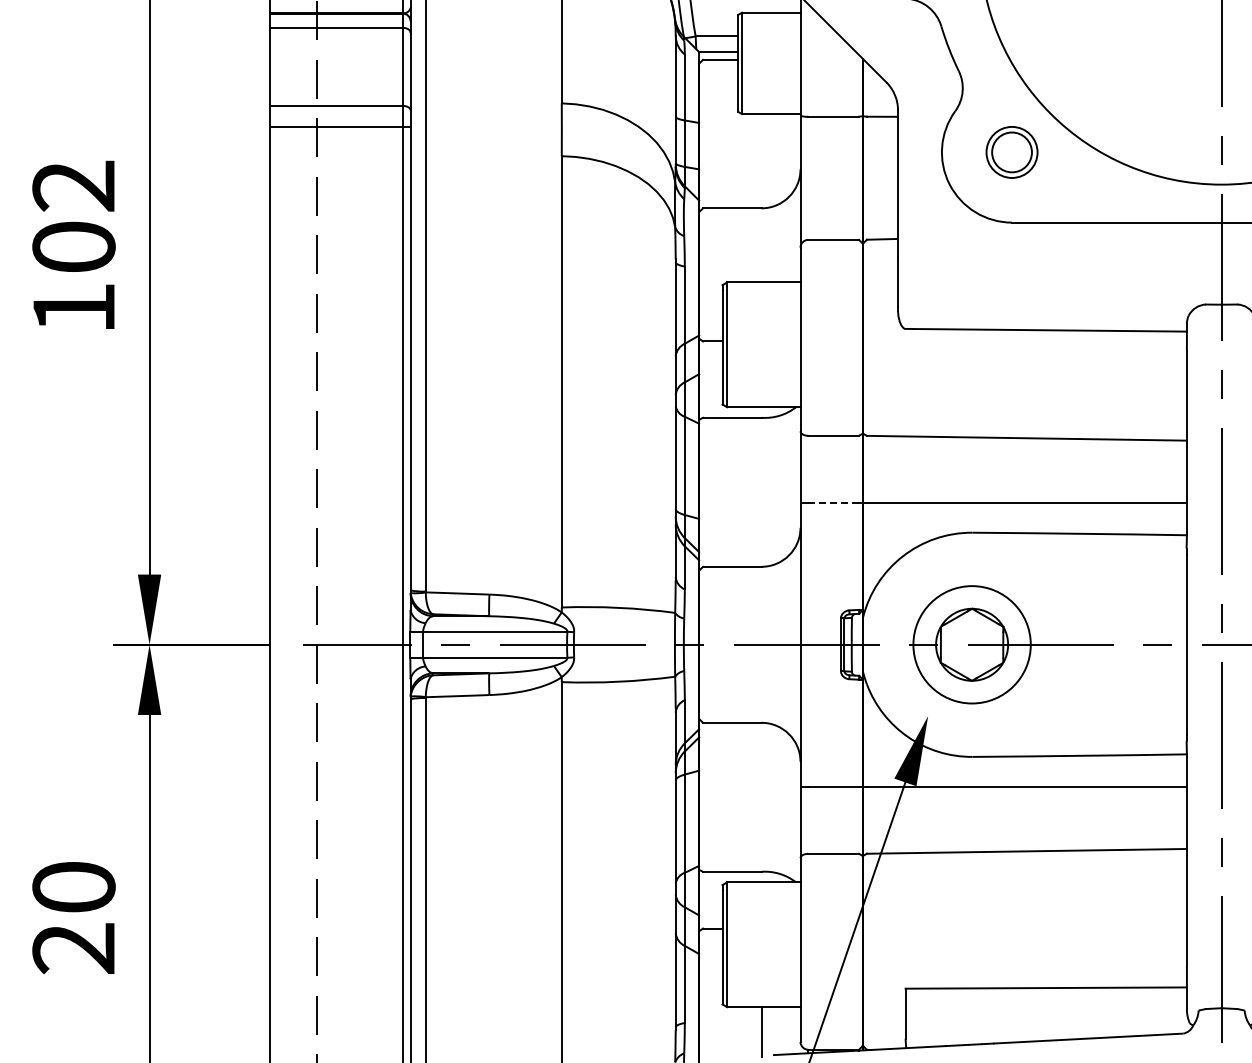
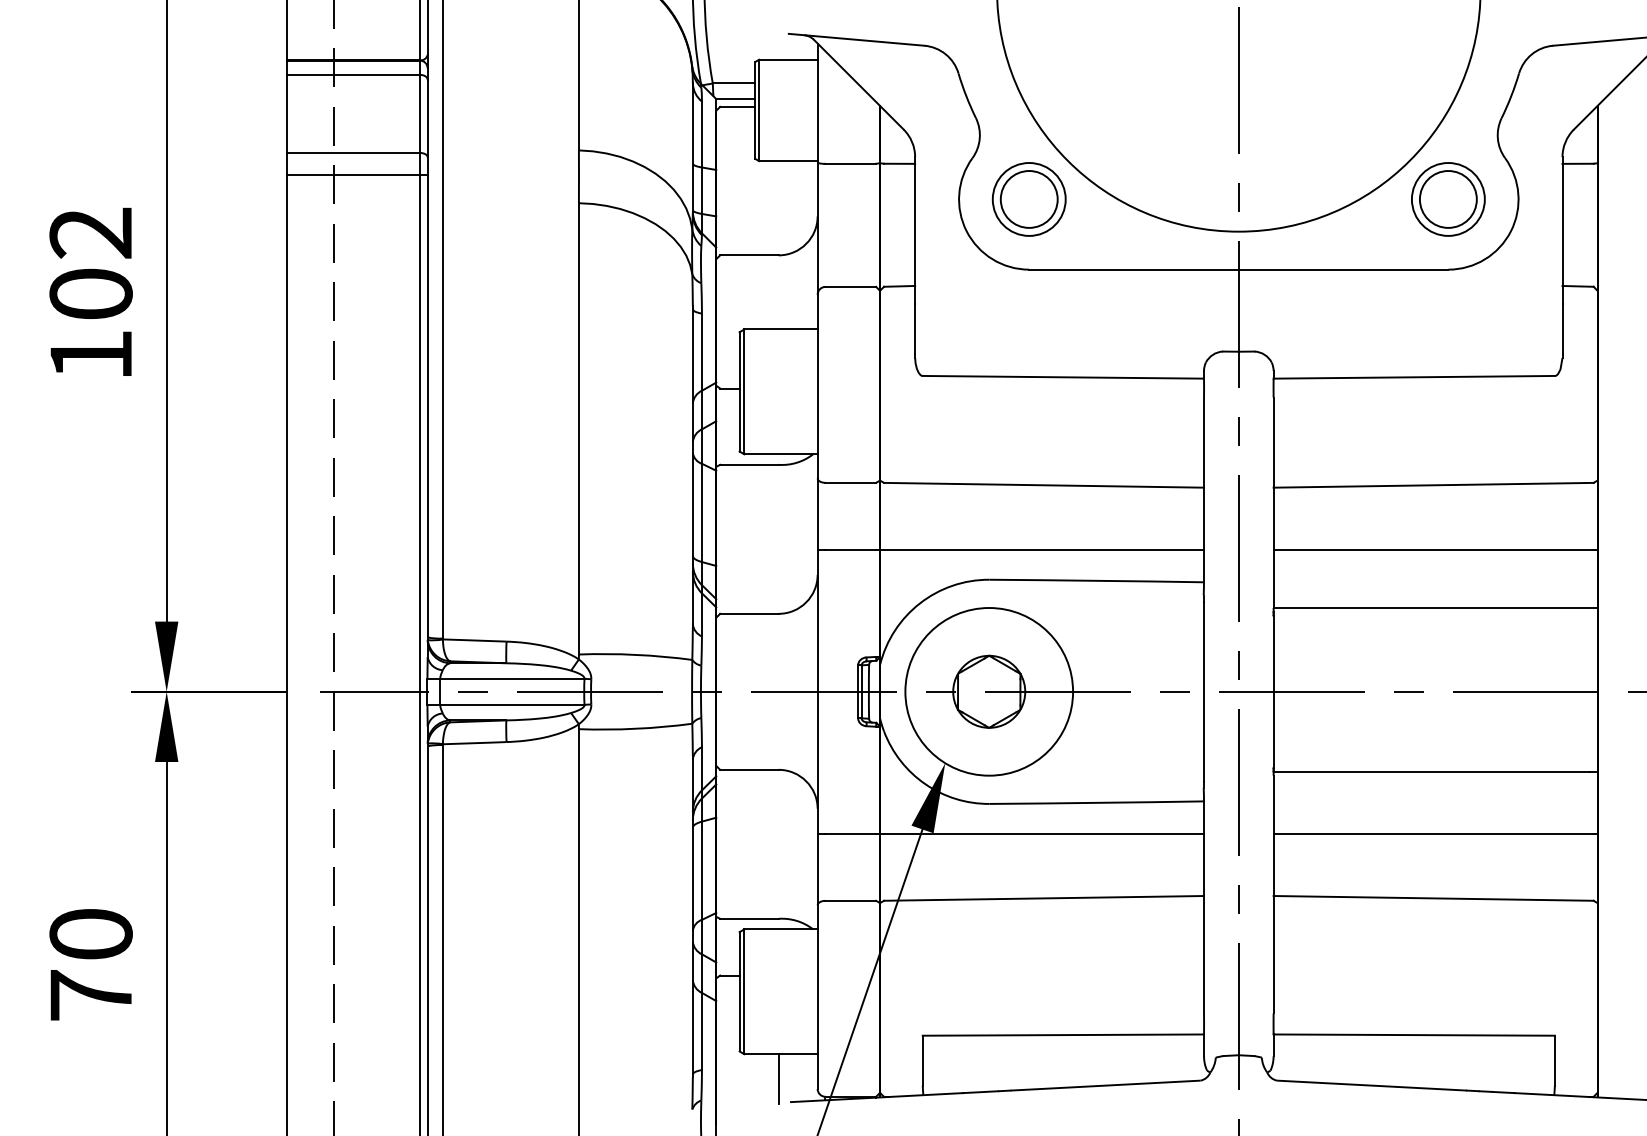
part: (1011, 152) -> (1028, 199), size x1.43
line: (833, 502) -> (850, 549), dashed -> solid
circle: (972, 644) -> (989, 691), size x1.43
text: (73, 948) -> (90, 995), 20 -> 70

